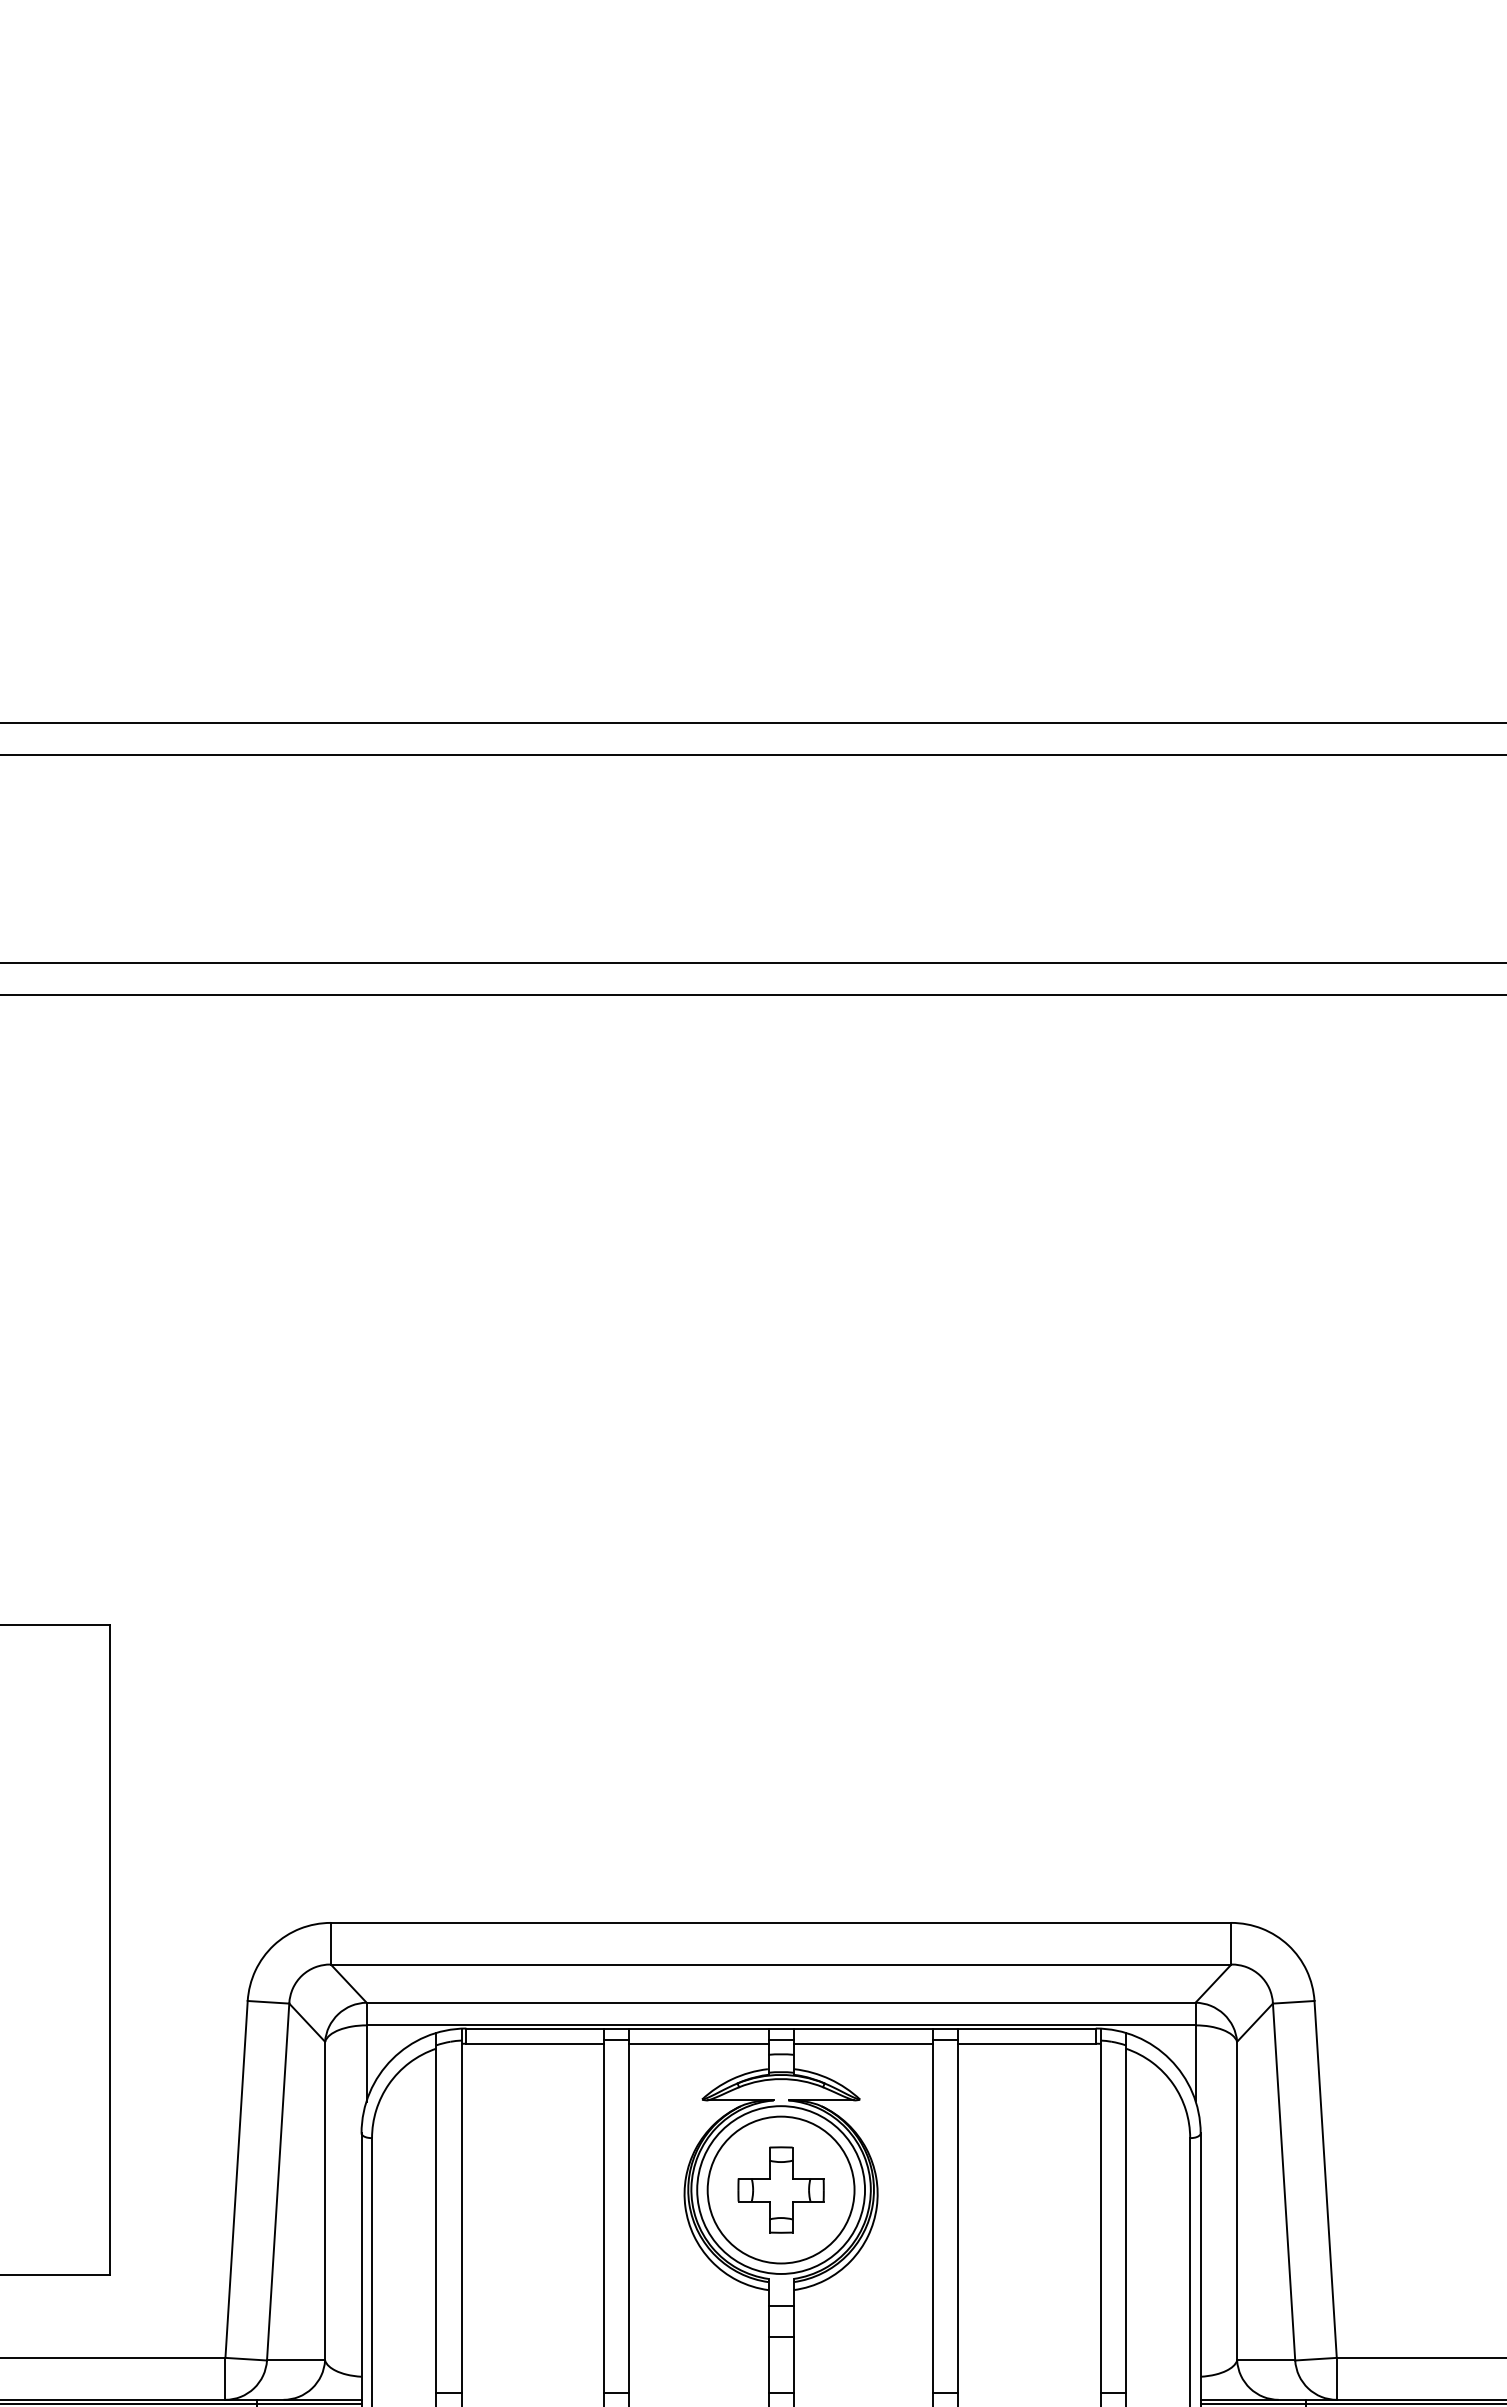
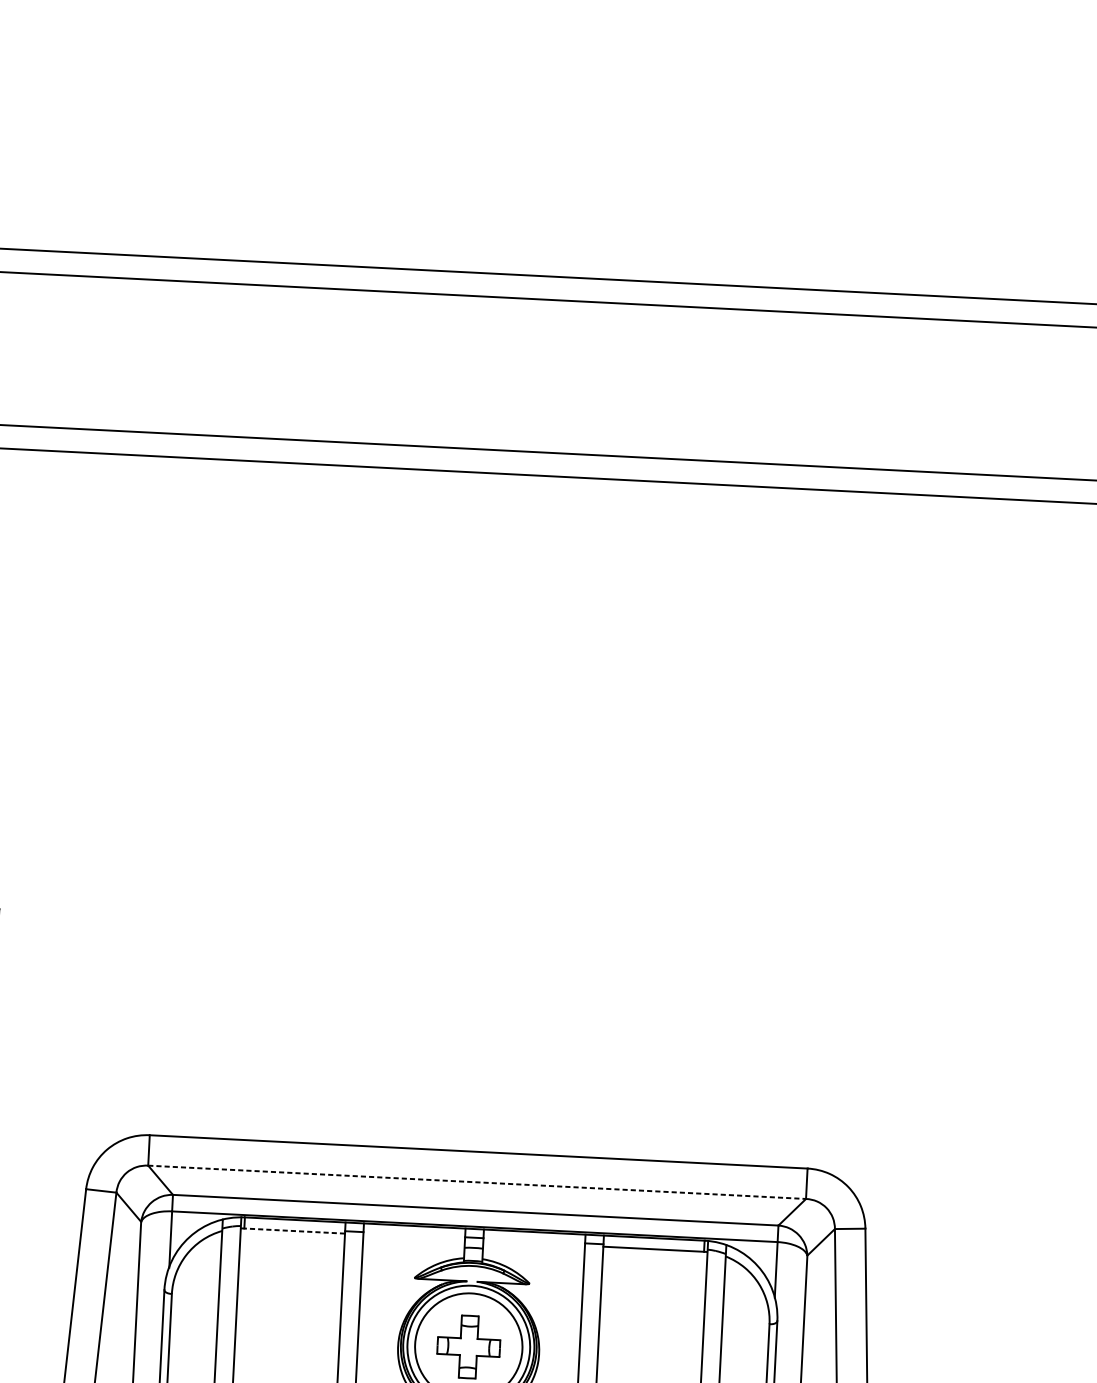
line: (781, 1964) -> (477, 1182), solid -> dashed
line: (535, 2043) -> (294, 1230), solid -> dashed
line: (698, 2043) -> (413, 1236), removed
line: (862, 2043) -> (533, 1243), removed

